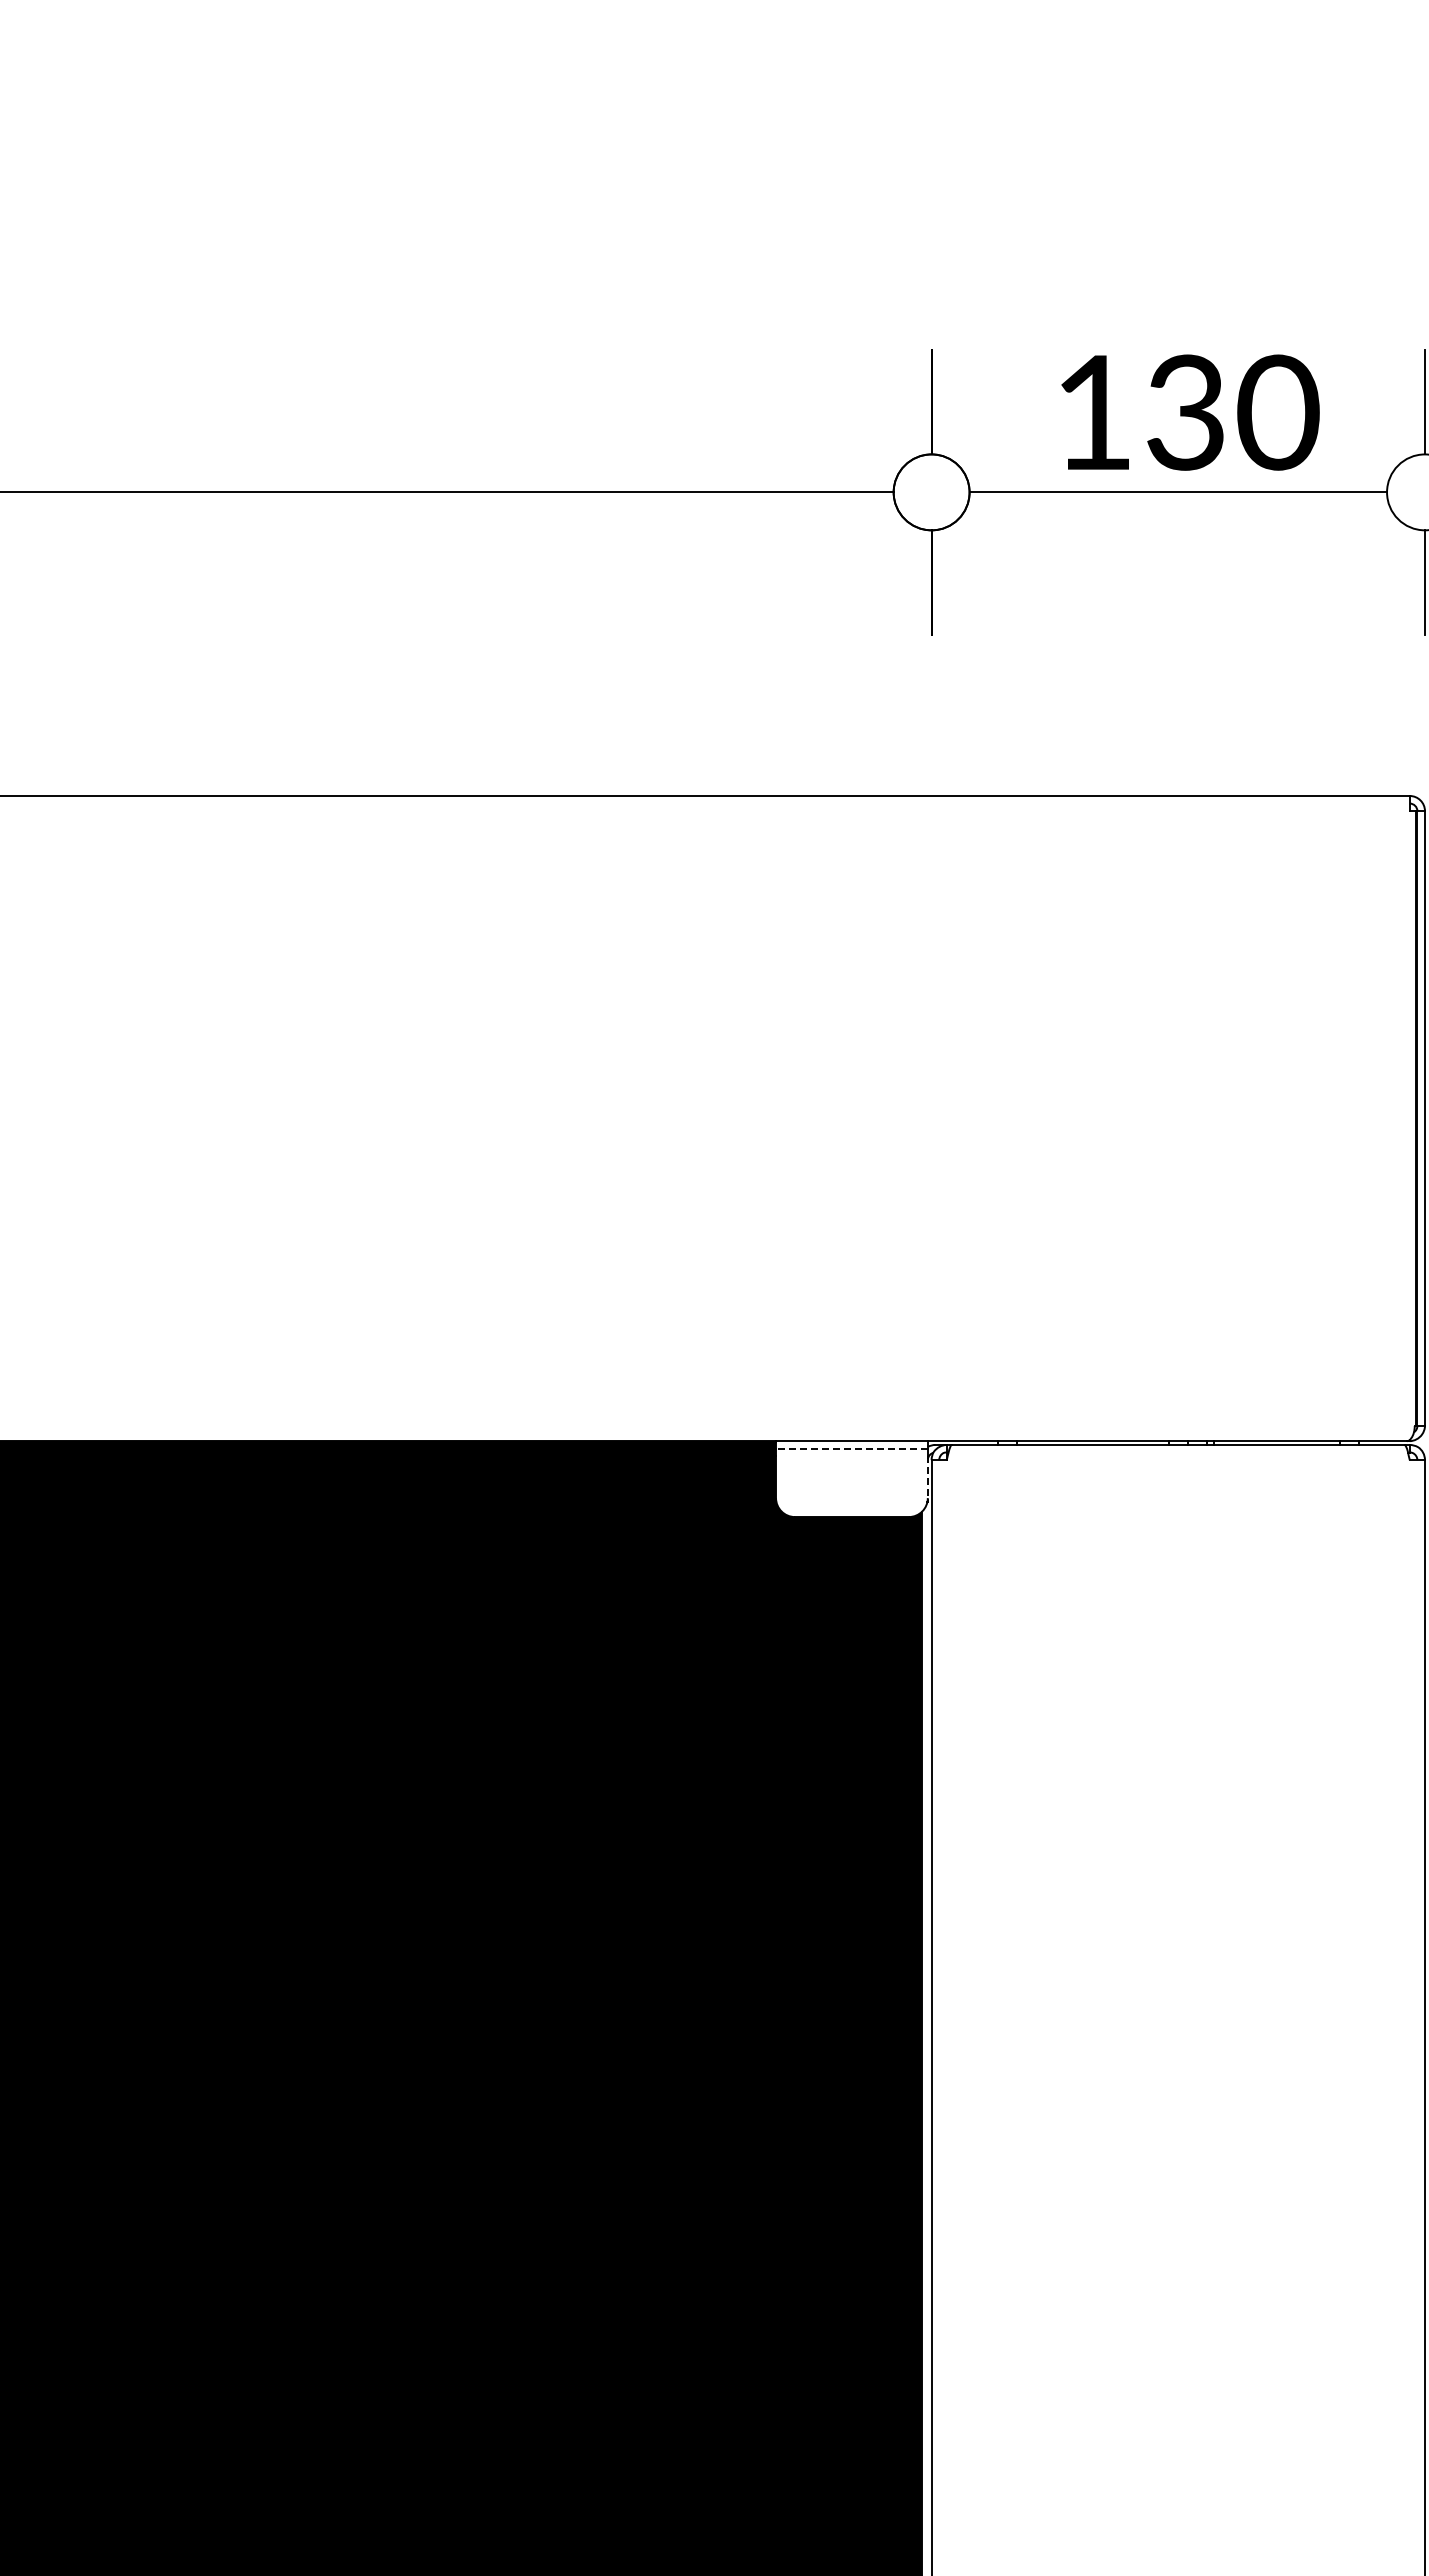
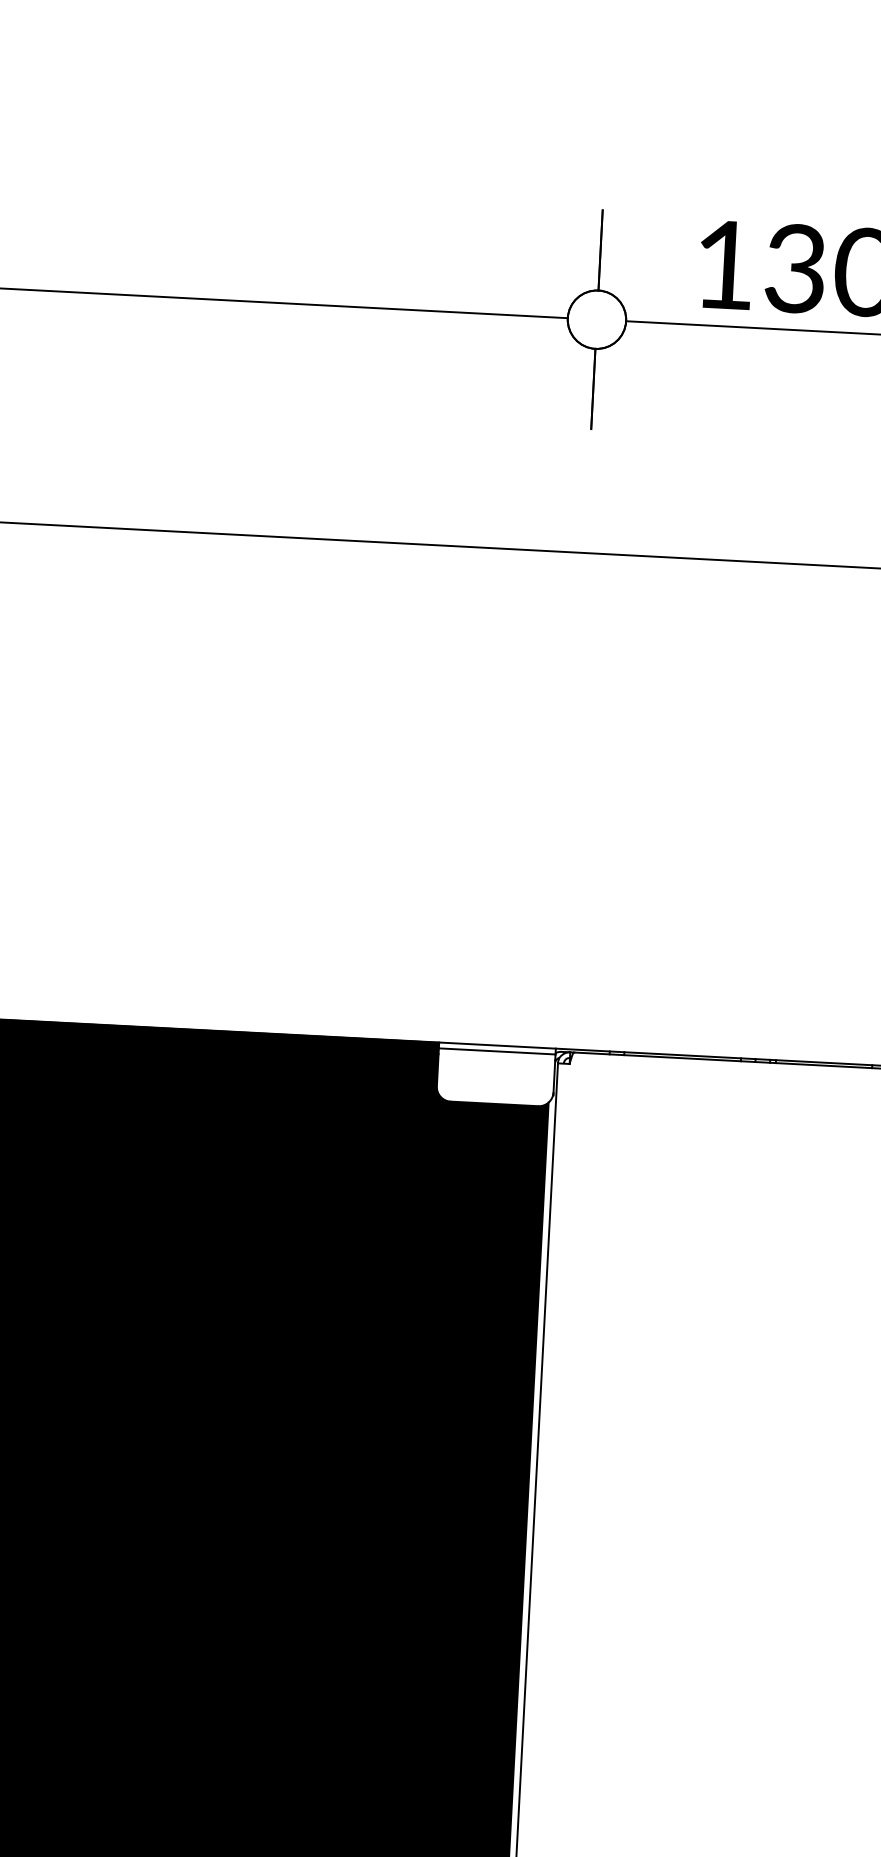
line: (851, 1448) -> (496, 1051), dashed -> solid
line: (927, 1477) -> (554, 1076), dashed -> solid

